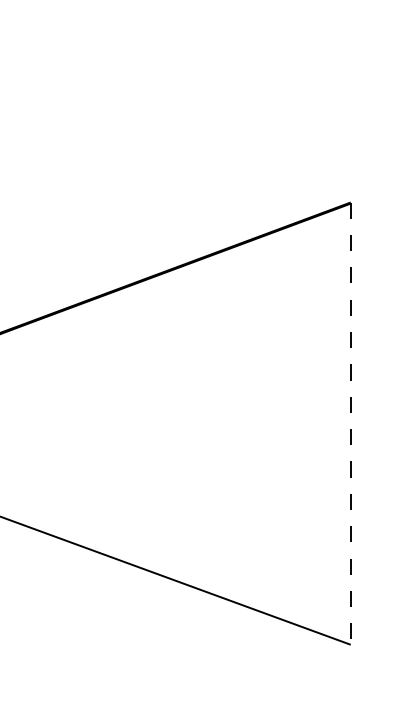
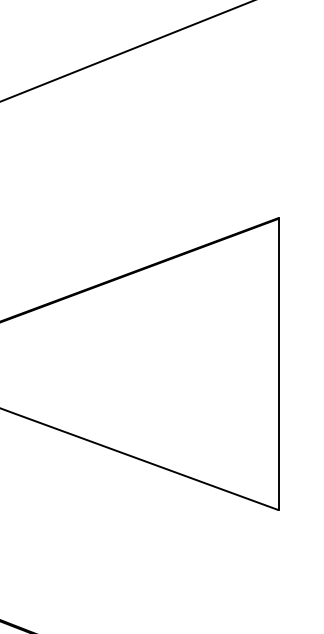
line: (350, 424) -> (278, 364), dashed -> solid

